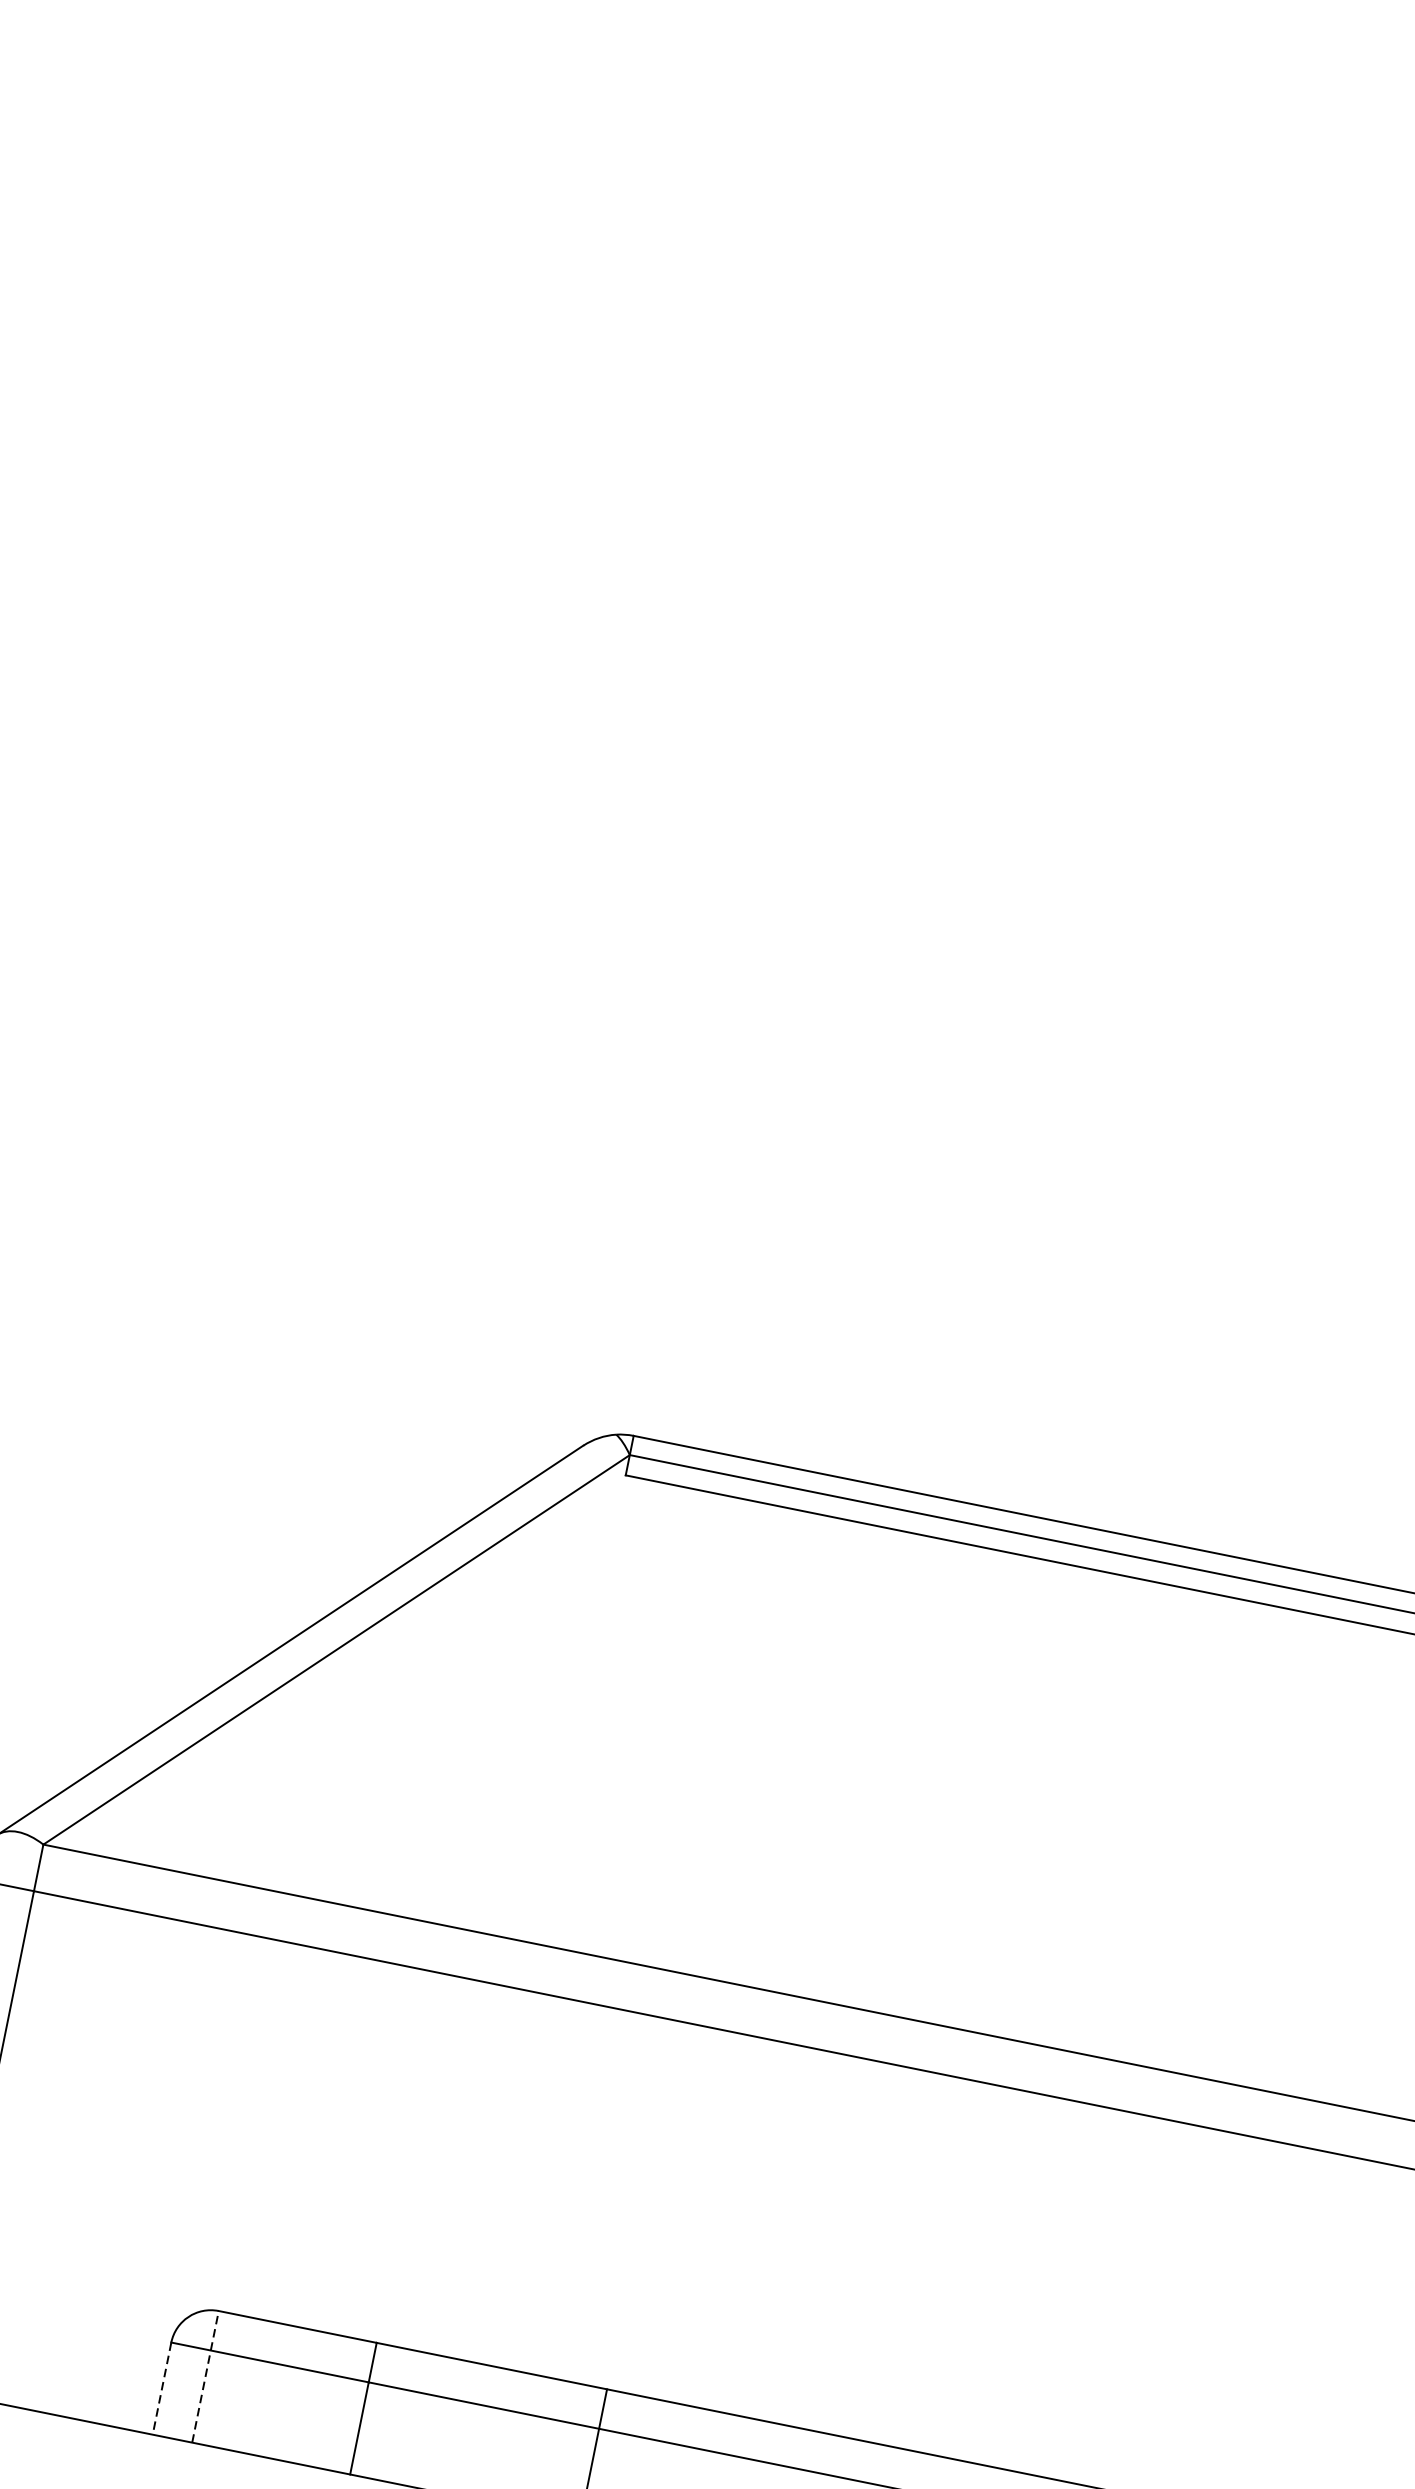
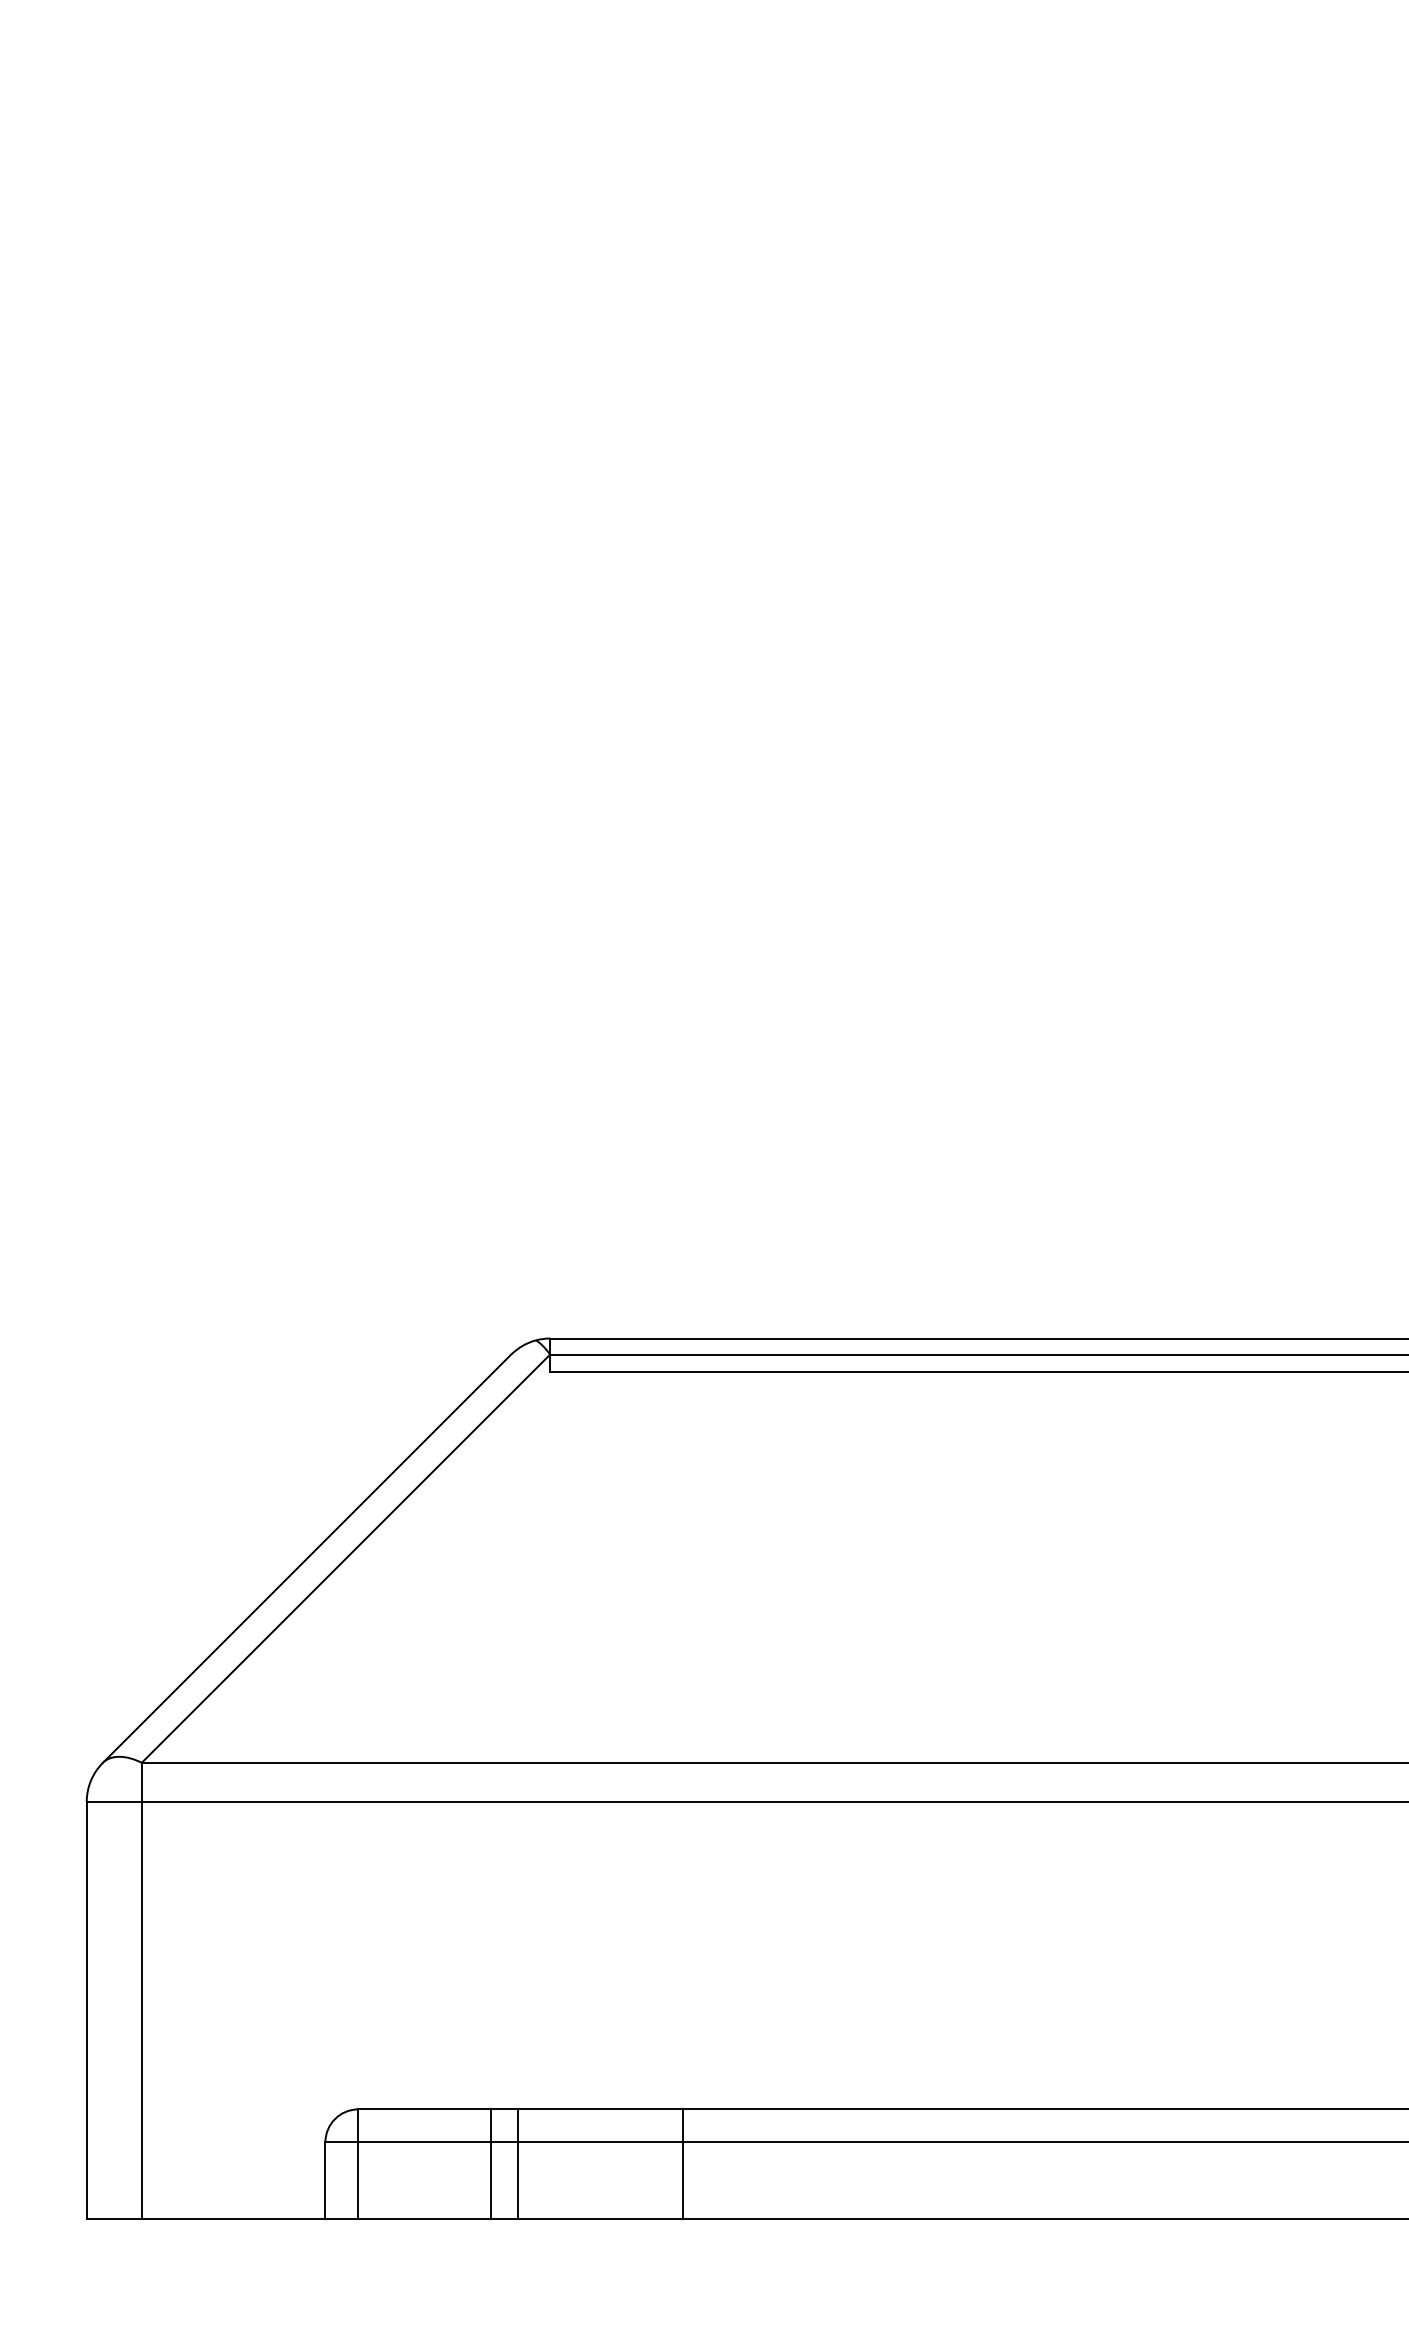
line: (205, 2375) -> (358, 2163), dashed -> solid
line: (162, 2388) -> (325, 2180), dashed -> solid
line: (396, 2415) -> (518, 2164), added

